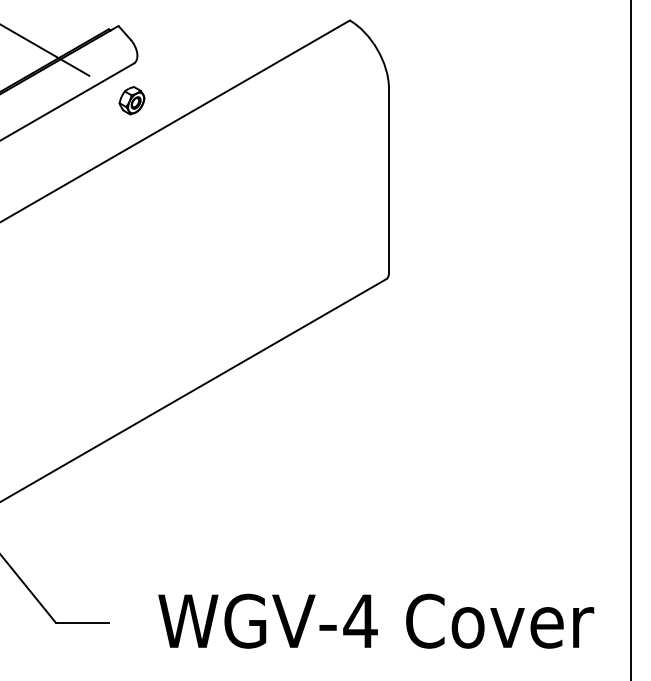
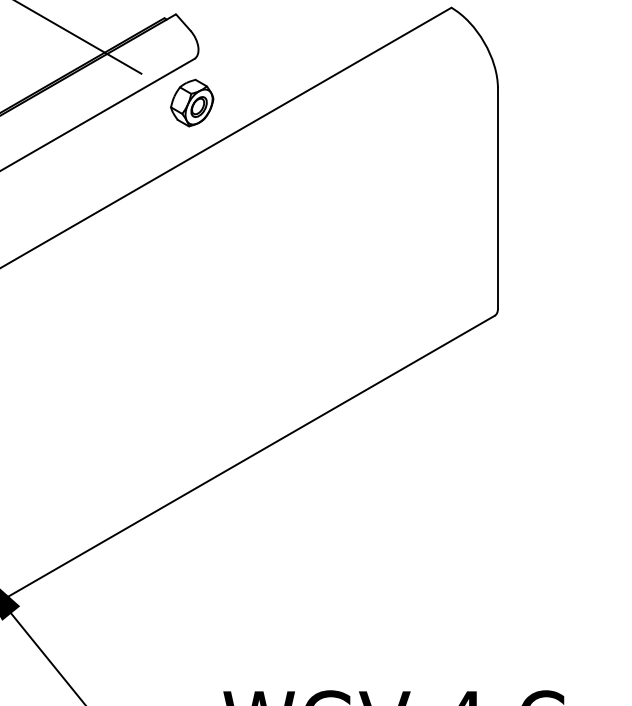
part: (131, 100) -> (191, 103), size x1.43

